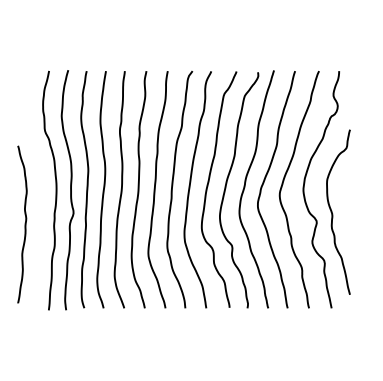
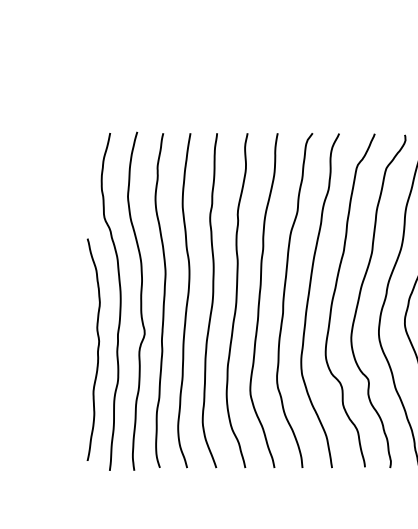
curve: (24, 224) -> (96, 349), moved

